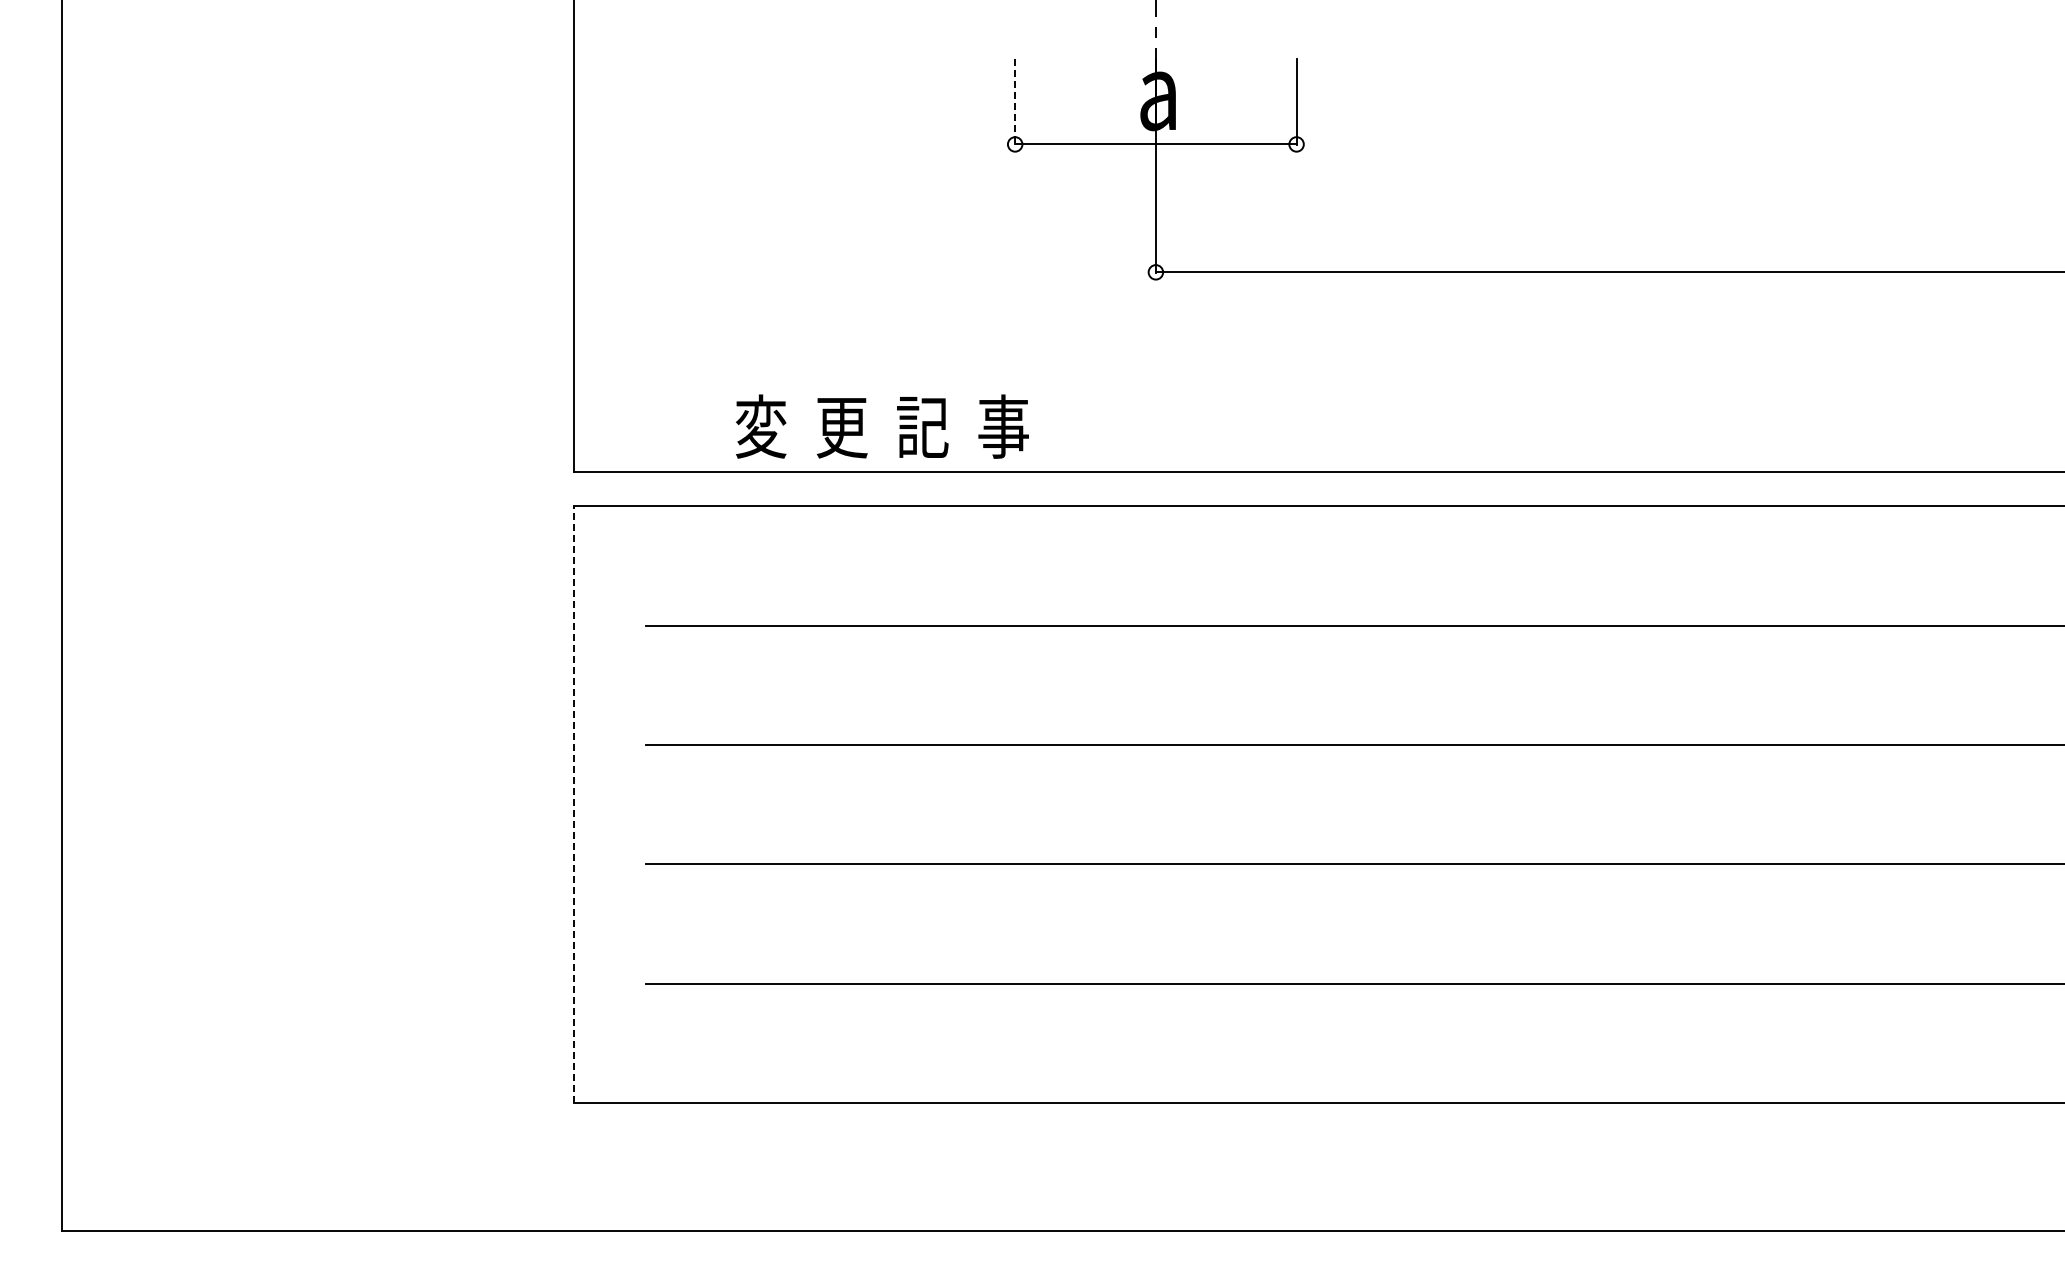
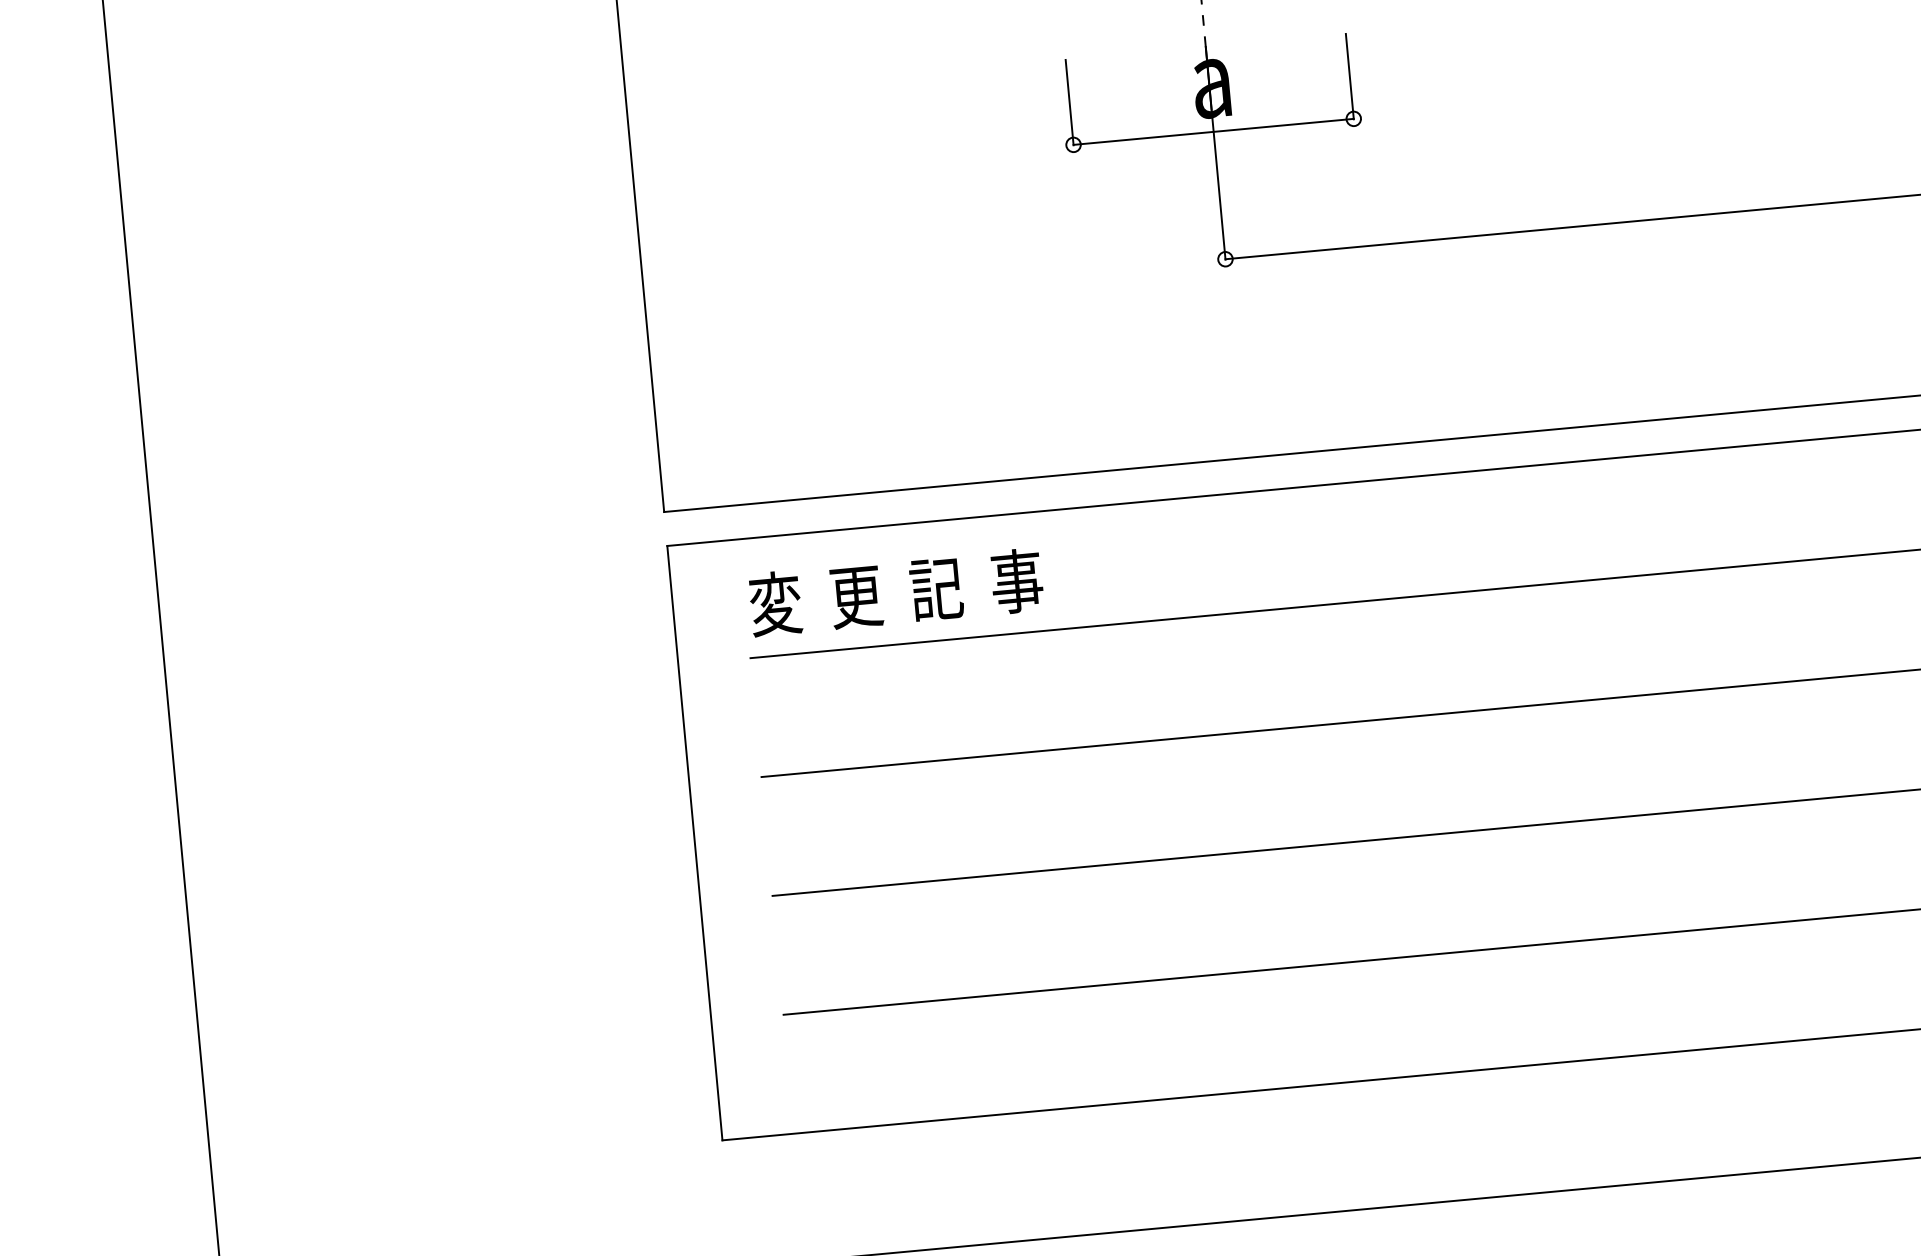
line: (1015, 102) -> (1070, 103), dashed -> solid
text: (882, 426) -> (896, 592), moved
line: (573, 804) -> (694, 842), dashed -> solid

